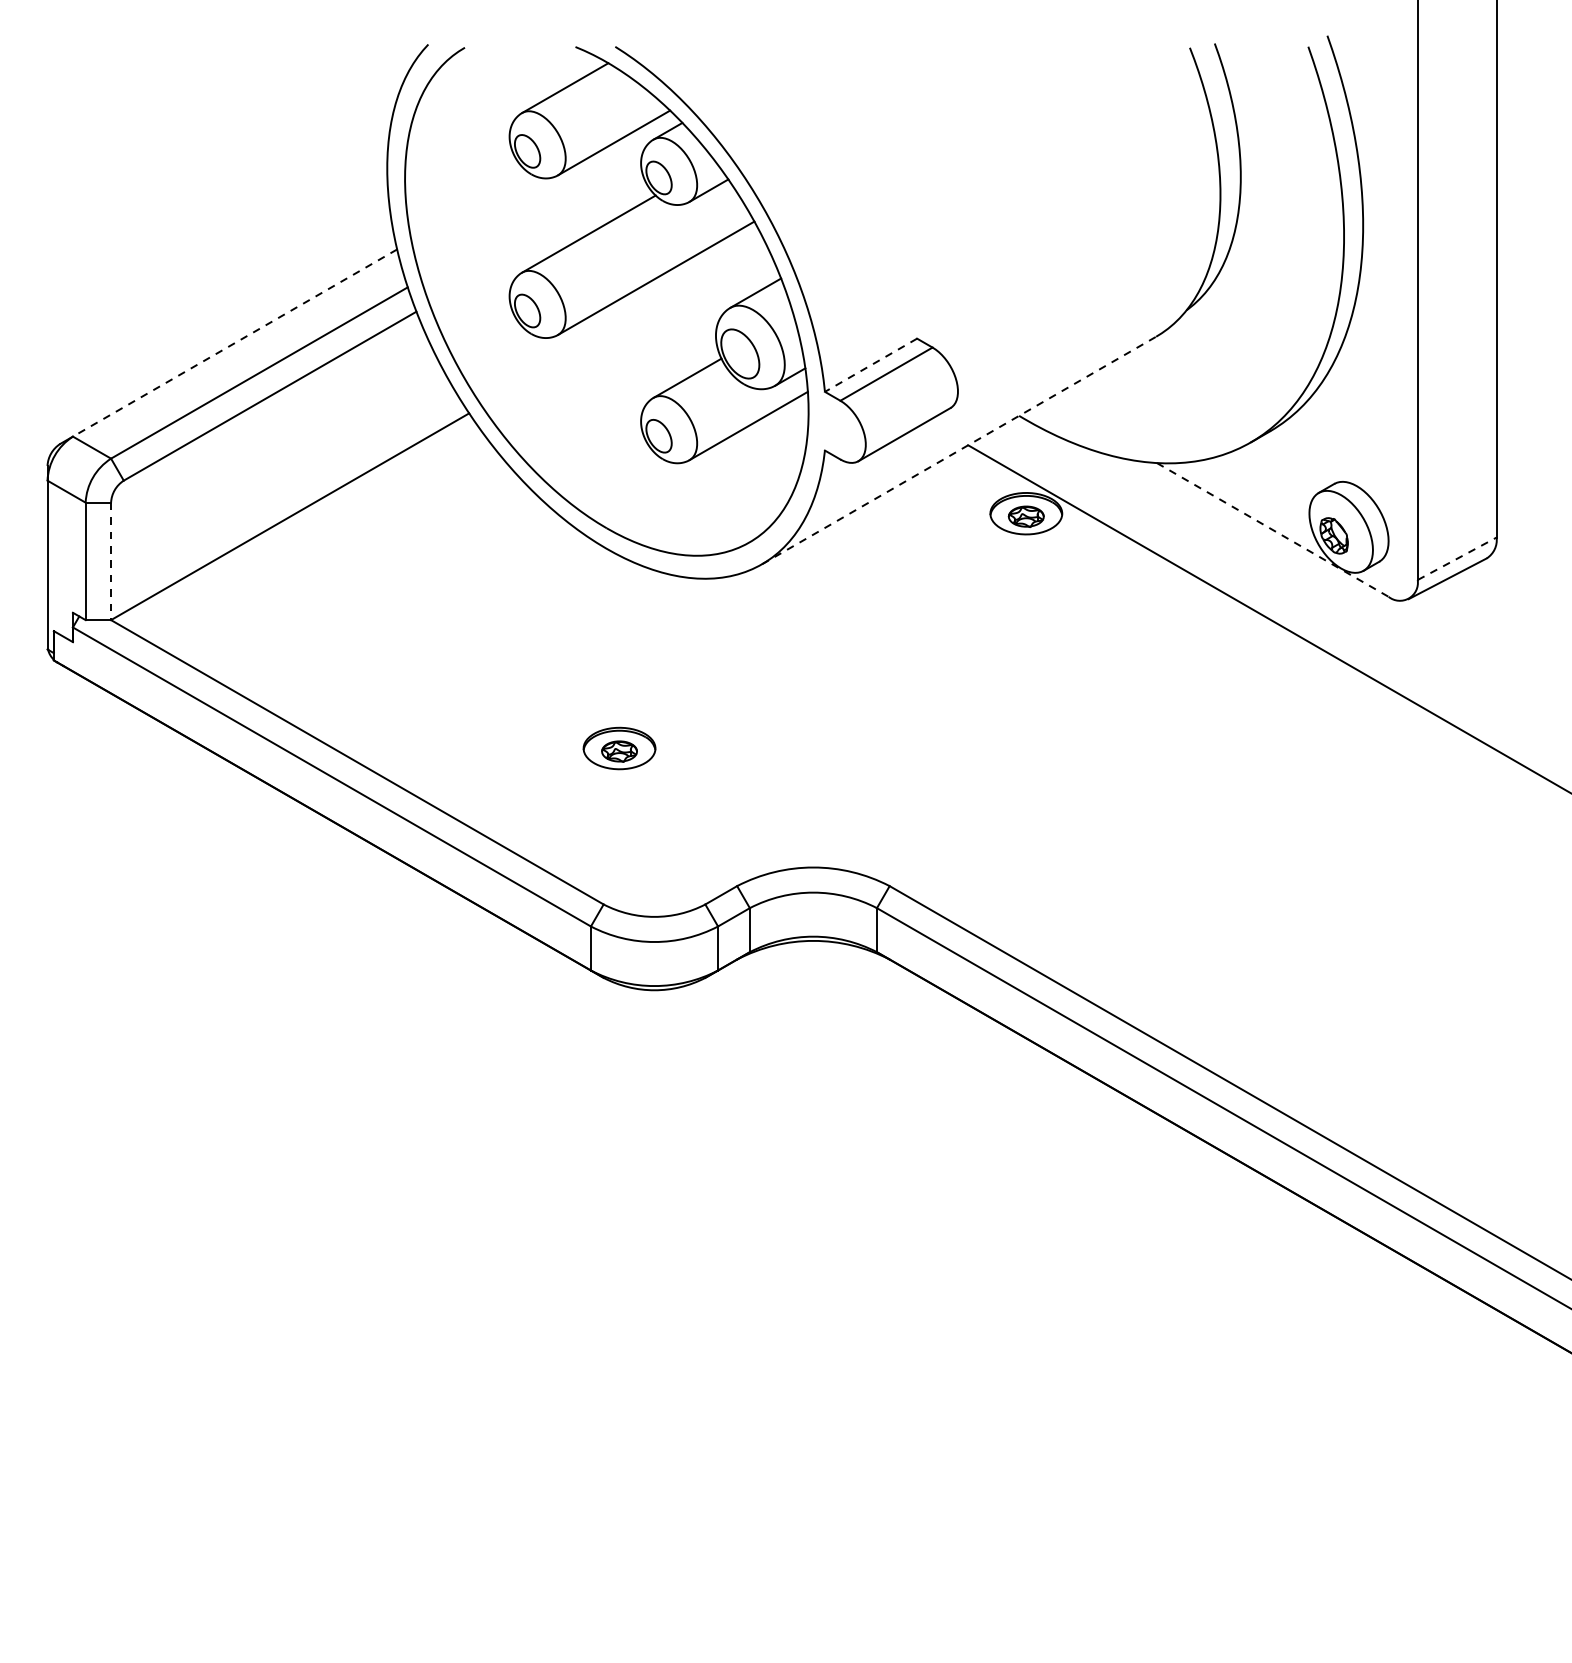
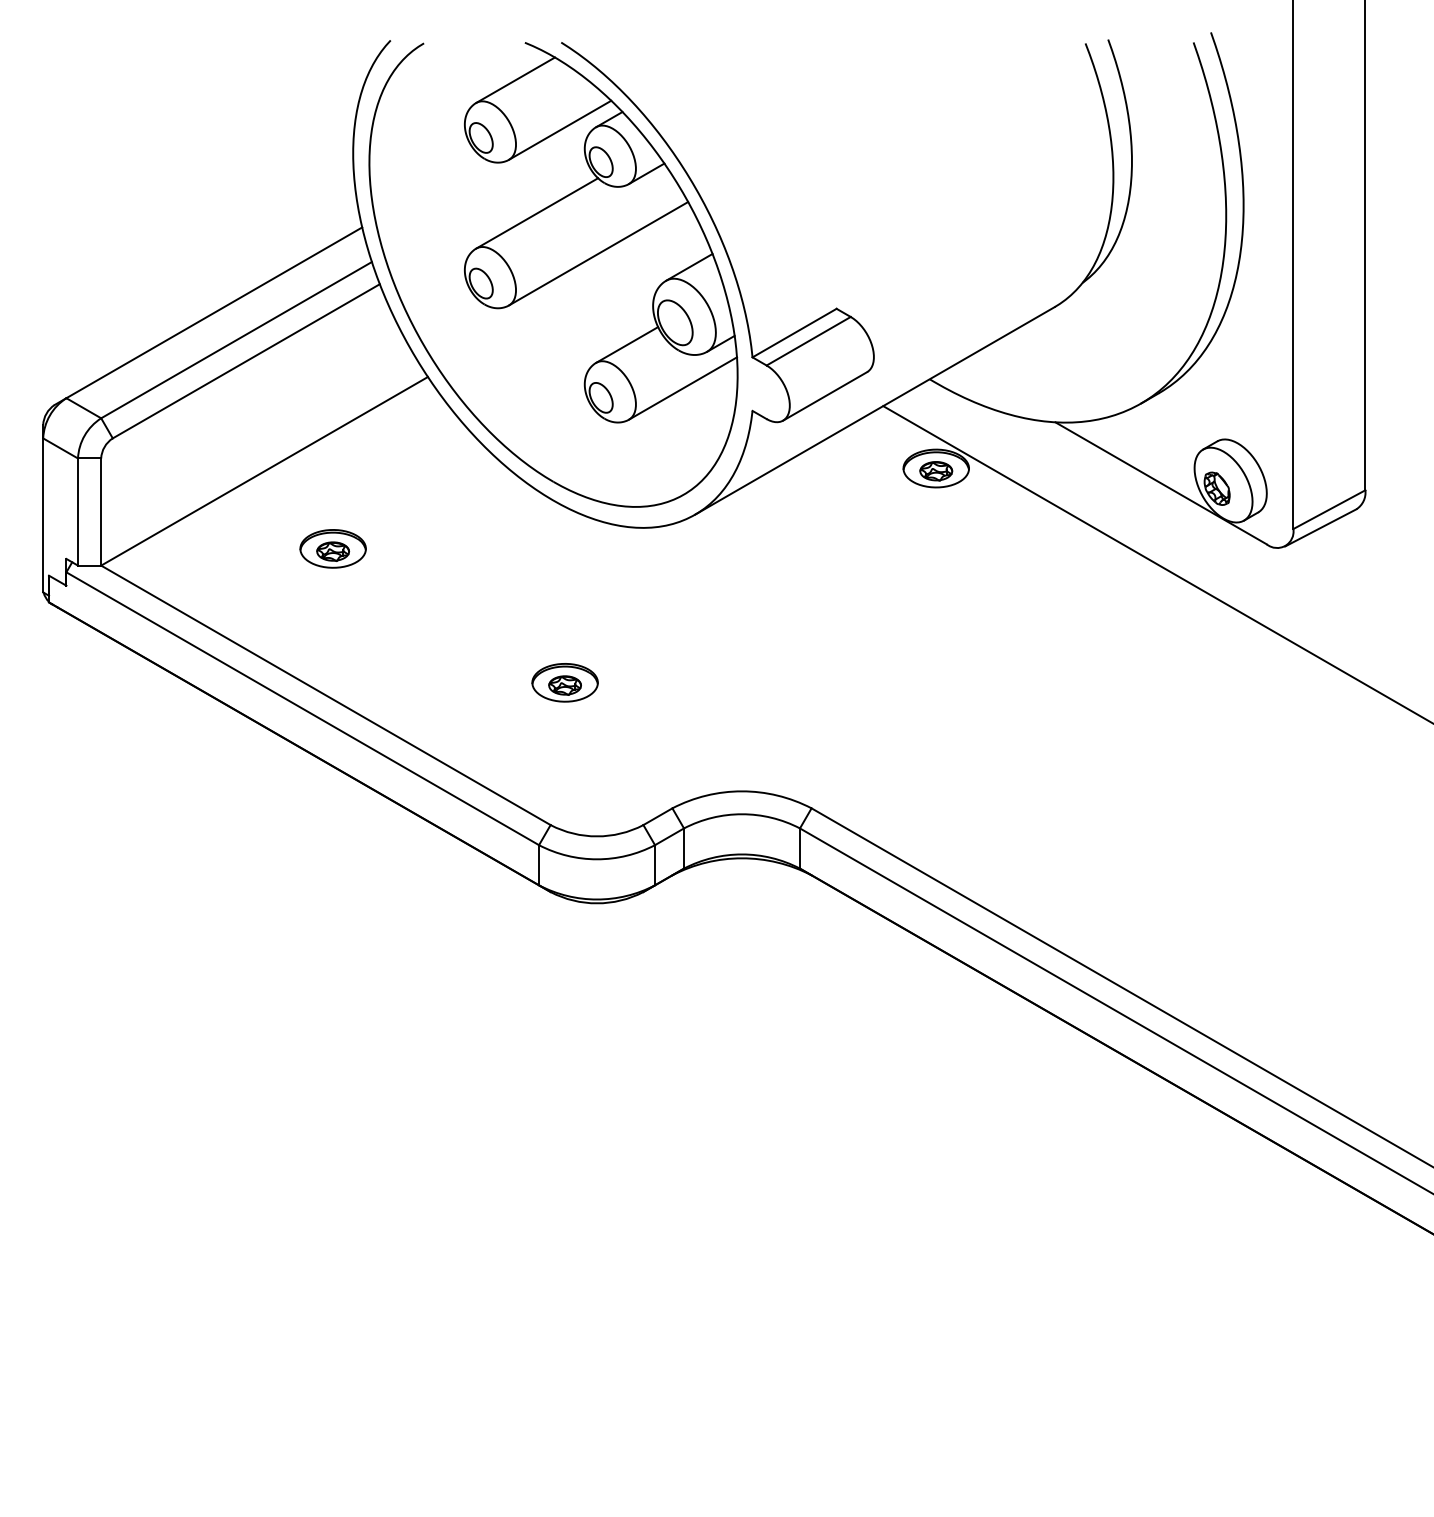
line: (235, 342) -> (214, 312), dashed -> solid
line: (870, 365) -> (794, 333), dashed -> solid
line: (958, 450) -> (874, 410), dashed -> solid
line: (1273, 530) -> (1161, 483), dashed -> solid
line: (1457, 558) -> (1329, 509), dashed -> solid
line: (111, 561) -> (101, 512), dashed -> solid
part: (364, 601) -> (332, 548), added

